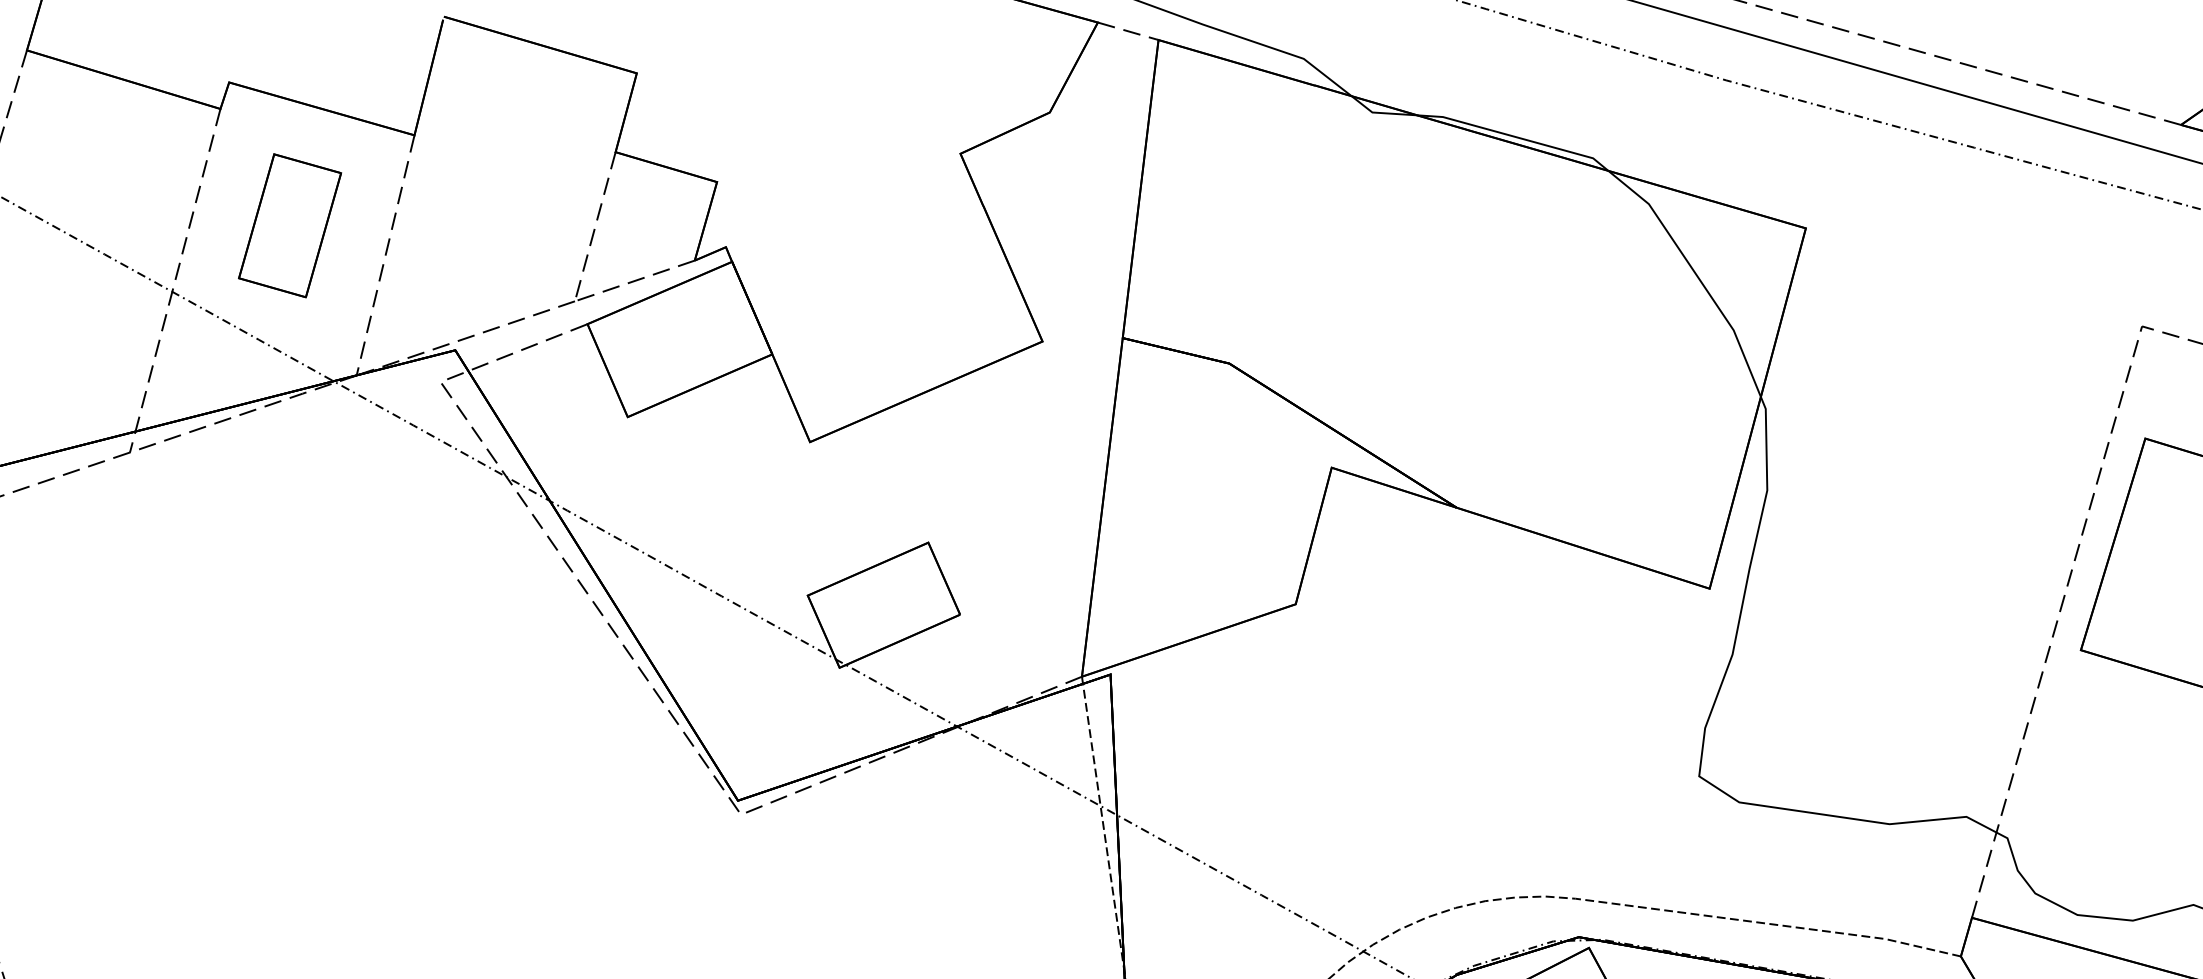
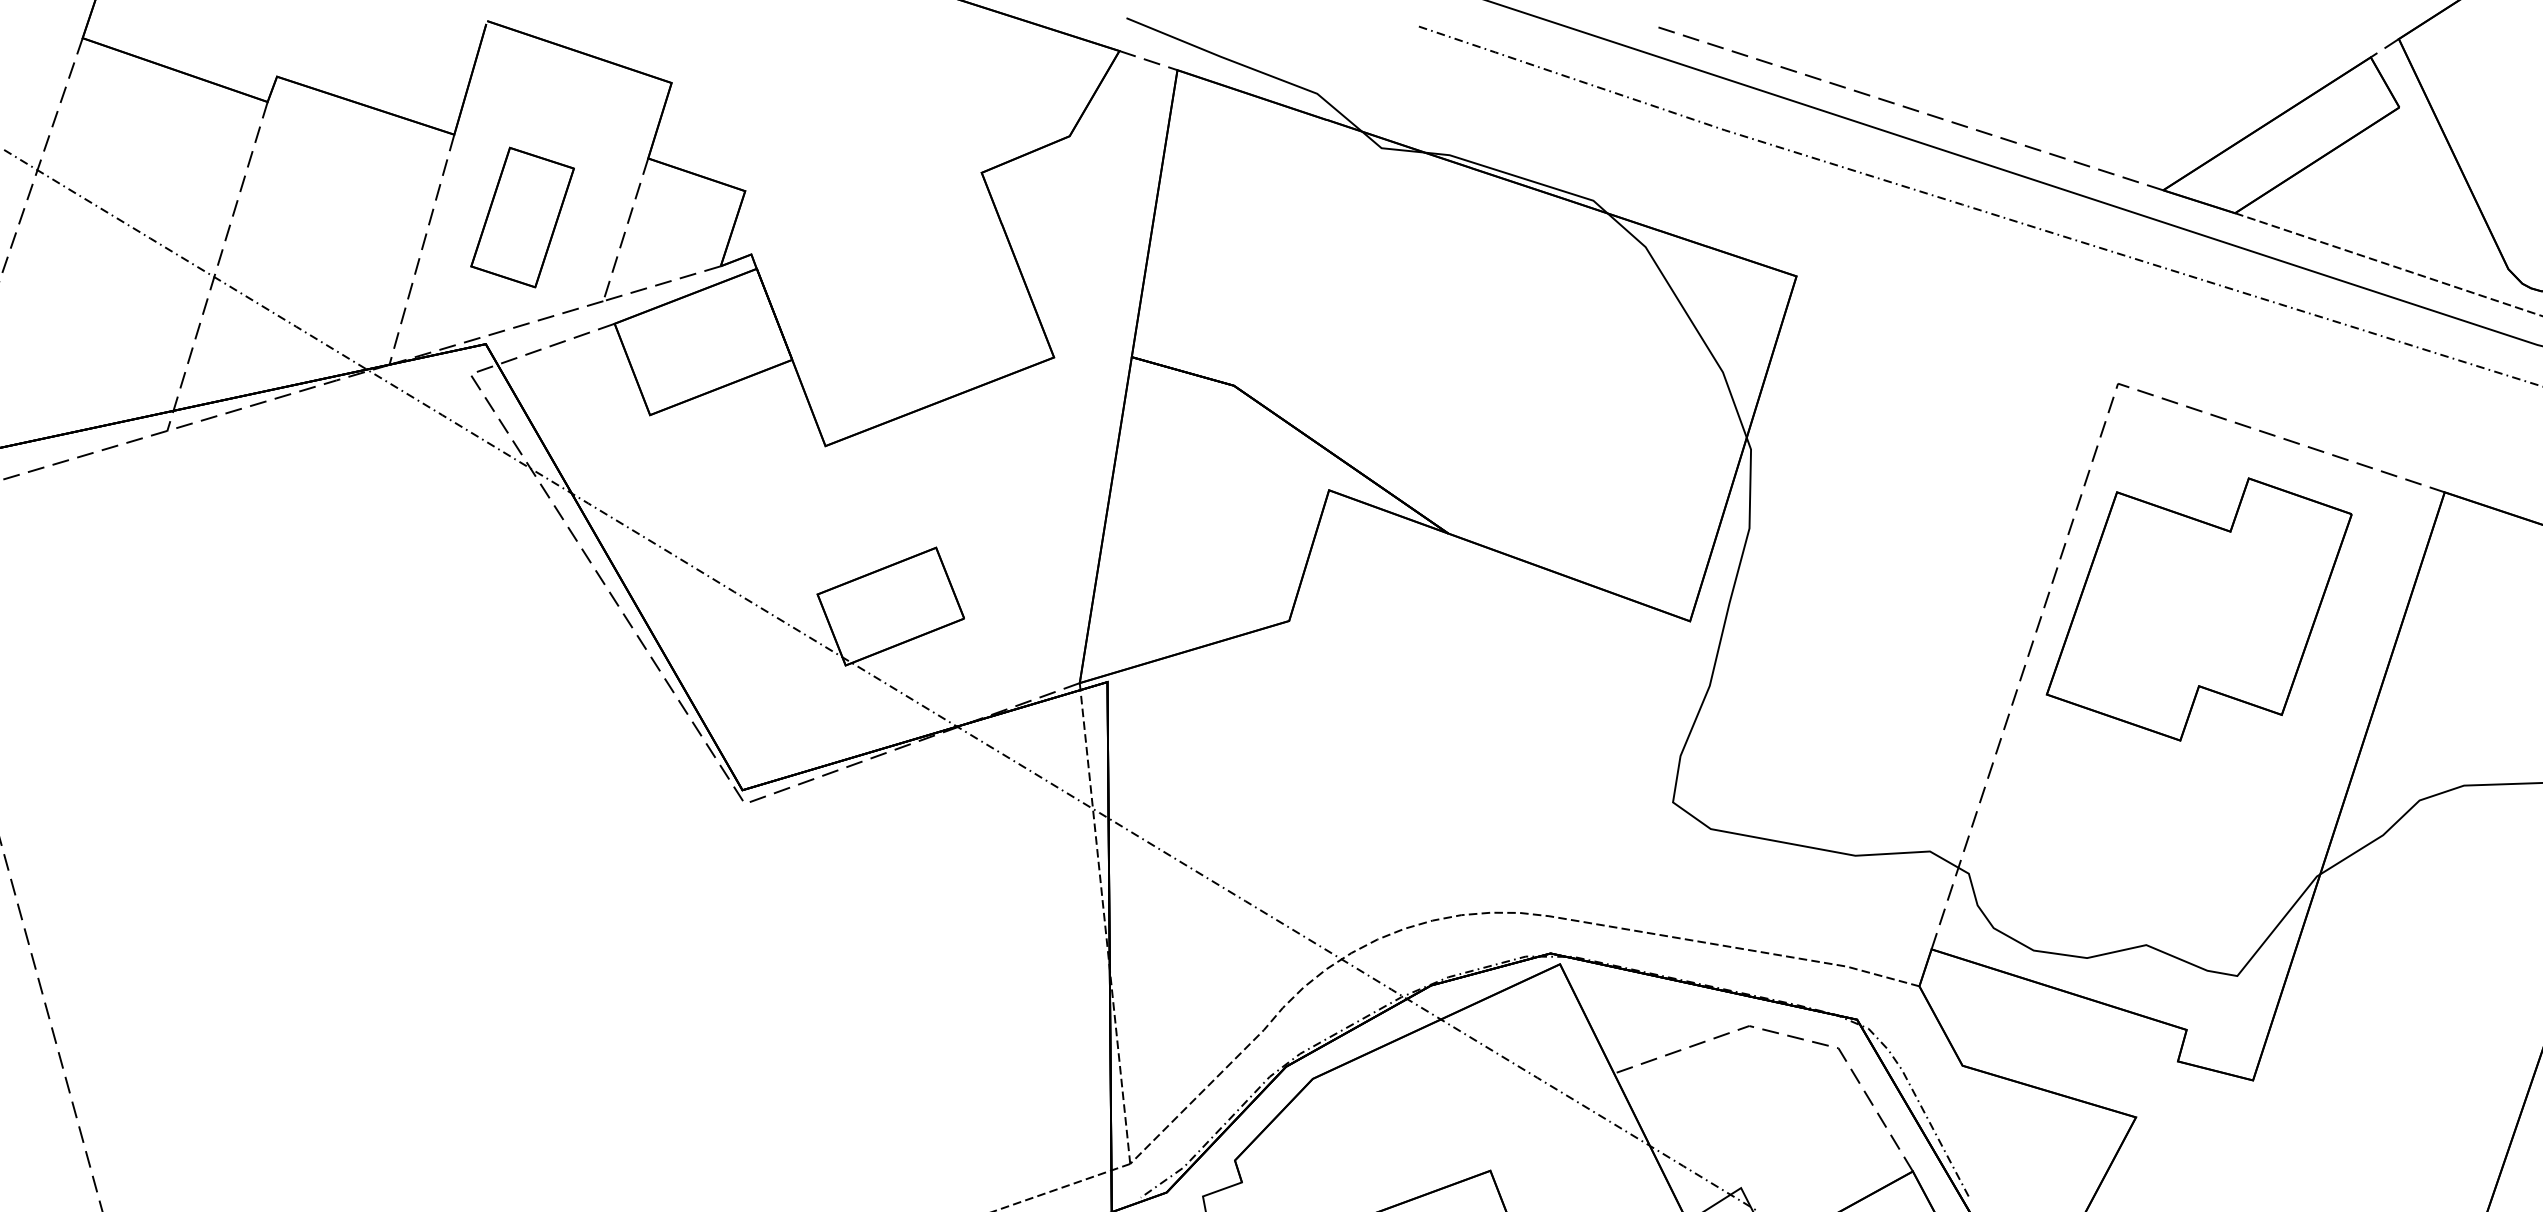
part: (289, 225) -> (522, 217), moved

